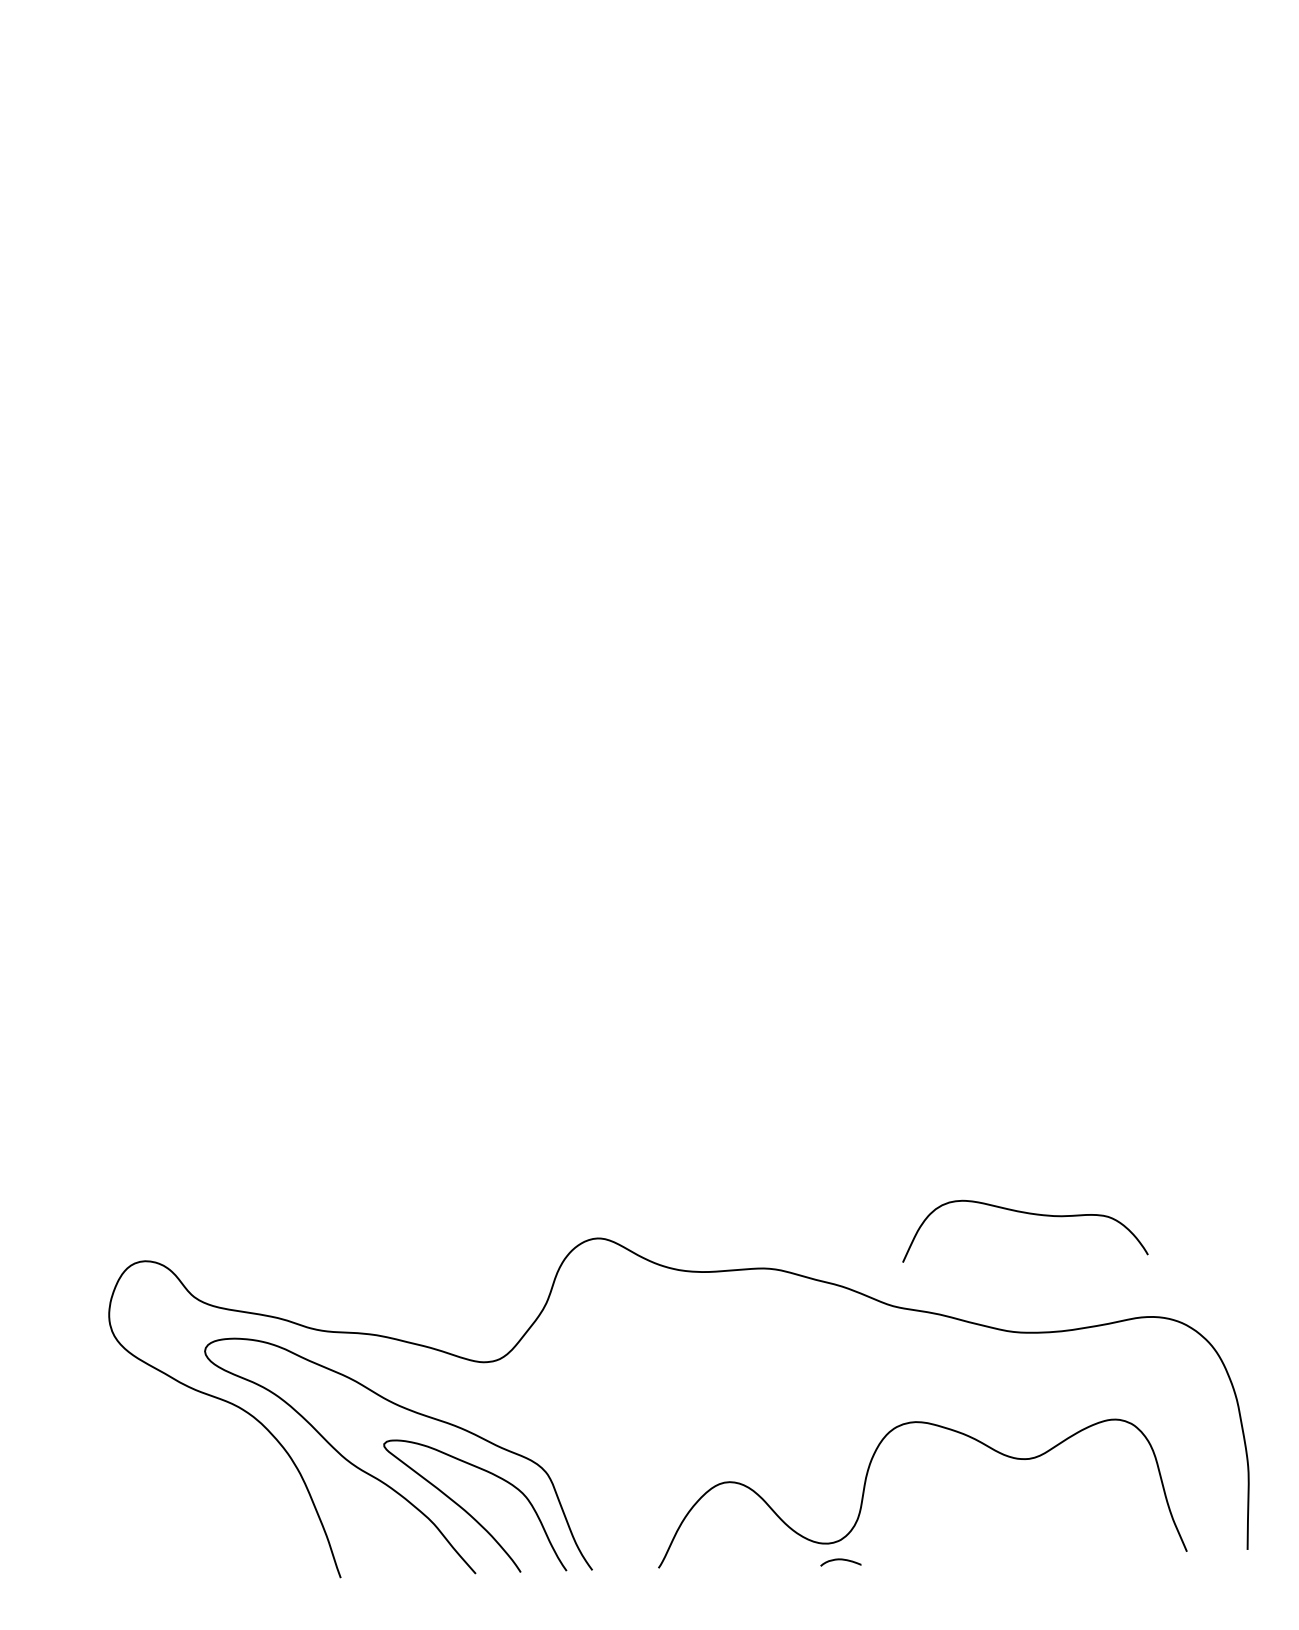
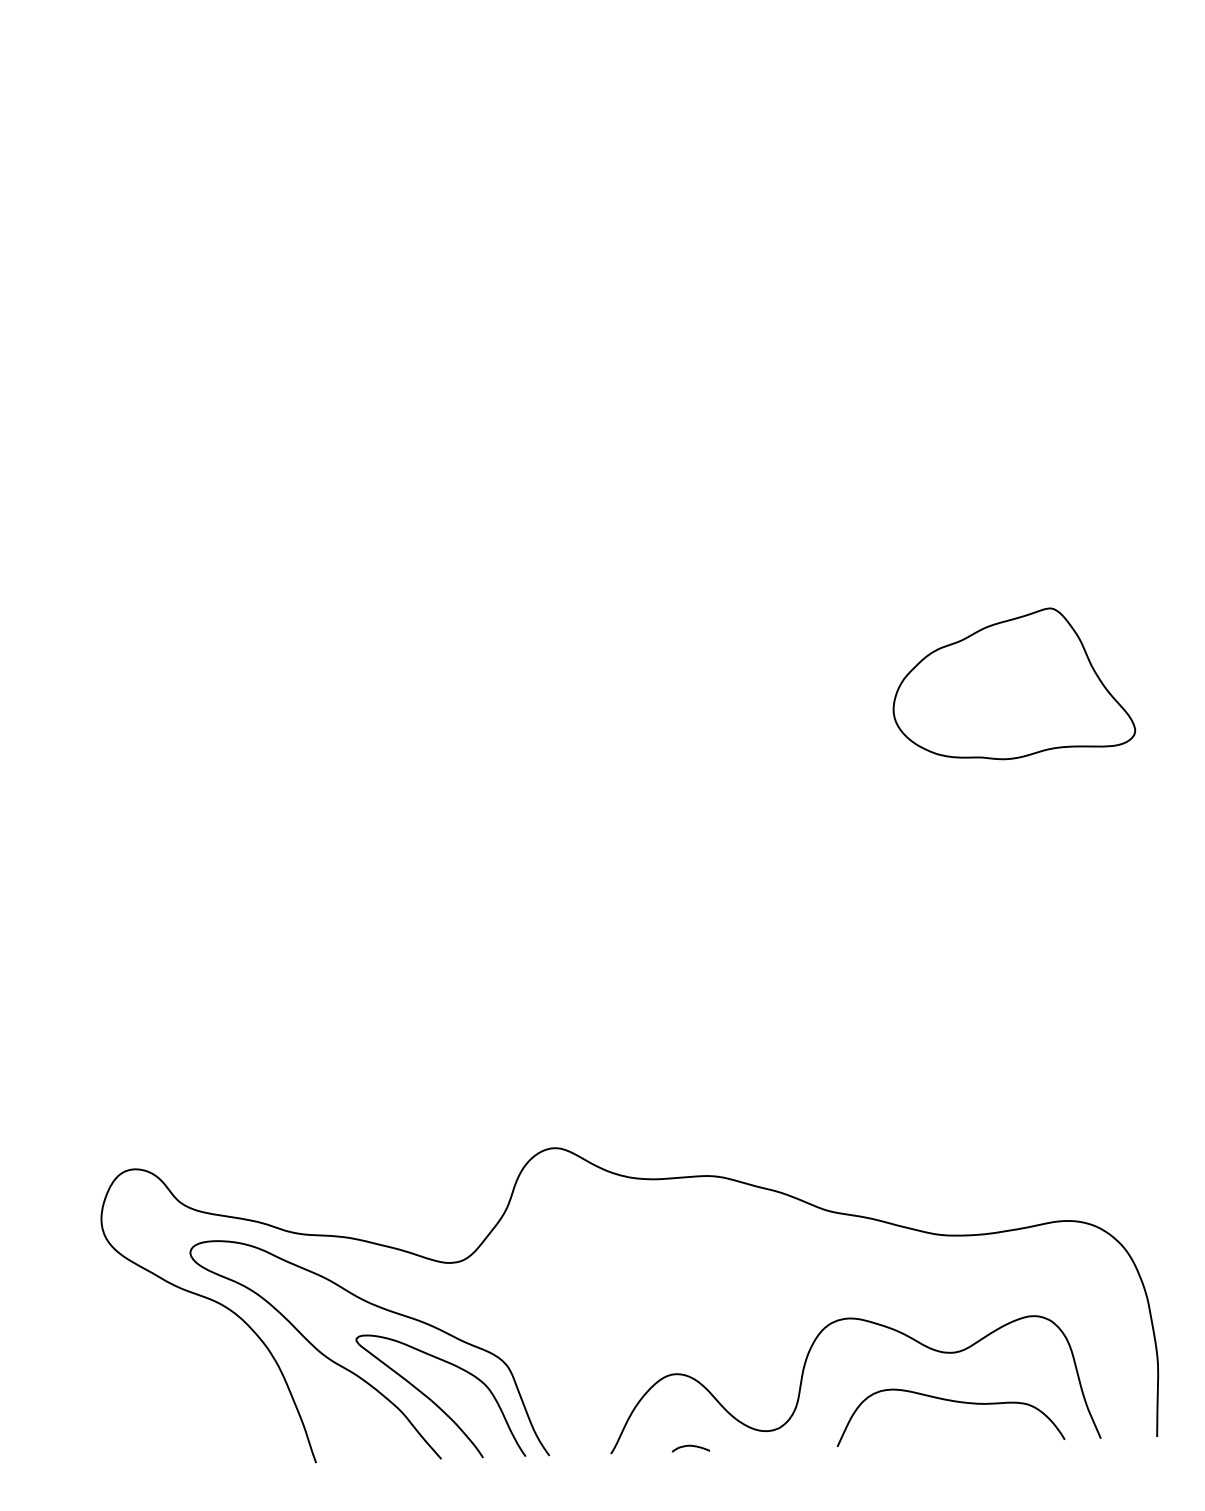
part: (1093, 737) -> (1014, 683), added
curve: (1028, 1214) -> (953, 1402), moved
curve: (840, 1560) -> (690, 1446), moved

